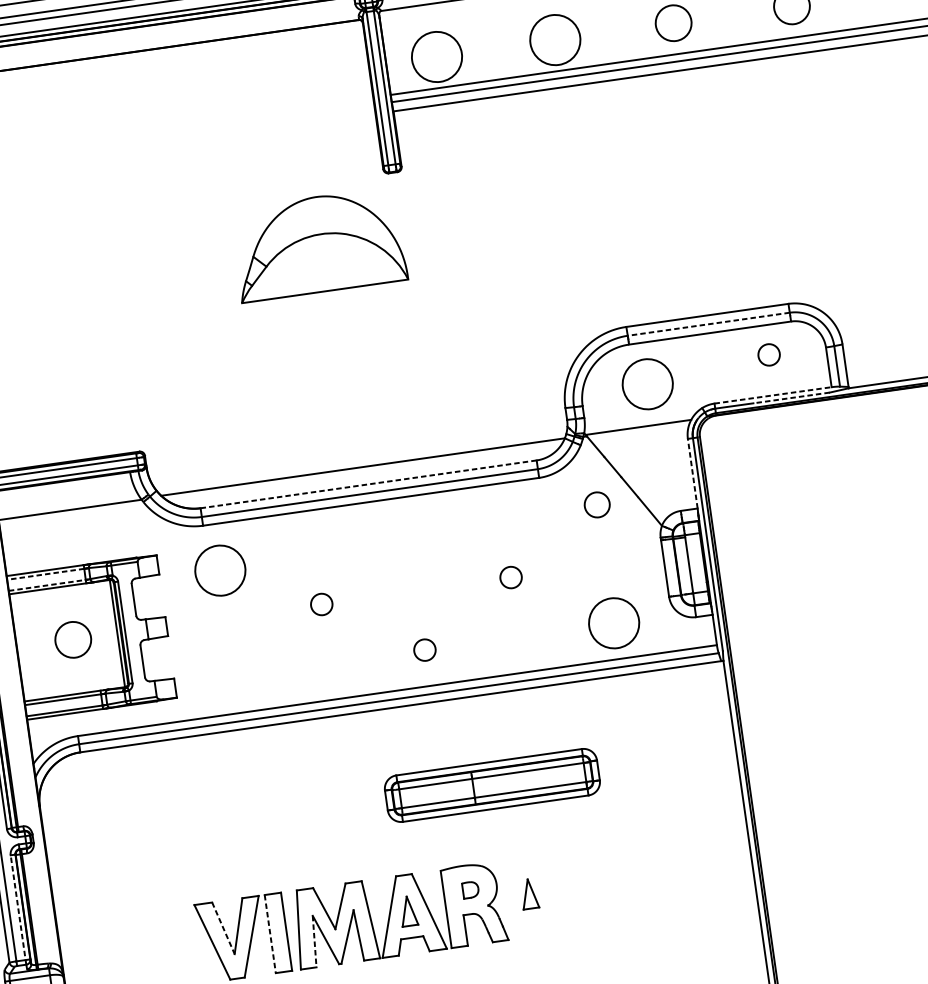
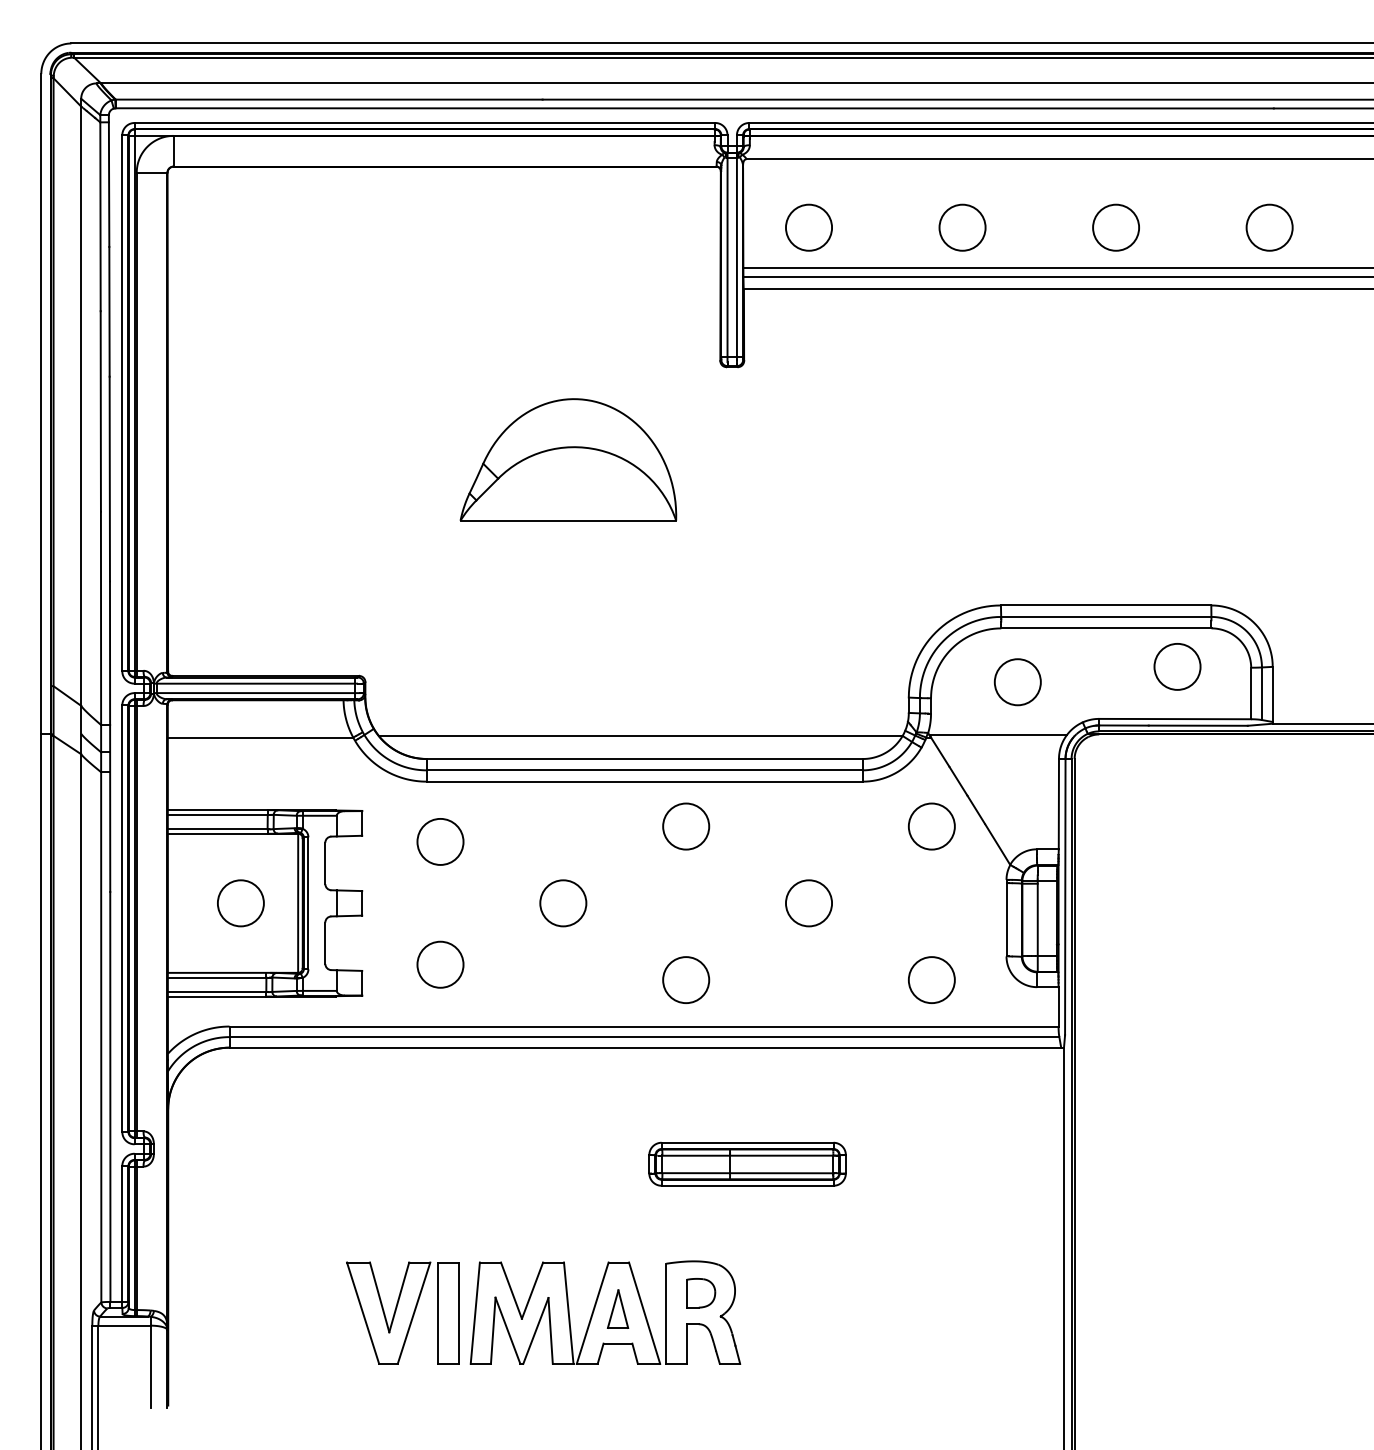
circle: (555, 39) -> (962, 227), size x0.71
circle: (436, 56) -> (808, 227), size x0.71
part: (318, 244) -> (568, 459), moved
line: (708, 323) -> (1105, 616), dashed -> solid
circle: (769, 354) -> (1177, 666), size x1.67
circle: (647, 384) -> (1017, 682), size x0.71
line: (773, 395) -> (1175, 719), dashed -> solid
line: (791, 397) -> (1198, 725), dashed -> solid
line: (692, 473) -> (1058, 803), dashed -> solid
line: (369, 484) -> (645, 759), dashed -> solid
circle: (597, 504) -> (931, 826), size x1.43
circle: (408, 531) -> (686, 826), added
circle: (220, 570) -> (440, 841), size x0.71
line: (45, 573) -> (217, 814), dashed -> solid
circle: (510, 577) -> (808, 903), size x1.67
line: (47, 585) -> (217, 829), dashed -> solid
circle: (321, 604) -> (563, 903), size x1.67
circle: (613, 622) -> (931, 979), size x0.71
circle: (425, 649) -> (686, 979), size x1.67
circle: (233, 665) -> (440, 964), added
part: (492, 784) -> (747, 1163), size x0.71
part: (471, 890) -> (701, 1293), size x1.43
part: (528, 893) -> (774, 1308), removed
line: (18, 909) -> (122, 1236), dashed -> solid
line: (223, 928) -> (379, 1297), dashed -> solid
line: (270, 934) -> (438, 1313), dashed -> solid
line: (314, 942) -> (493, 1331), dashed -> solid

